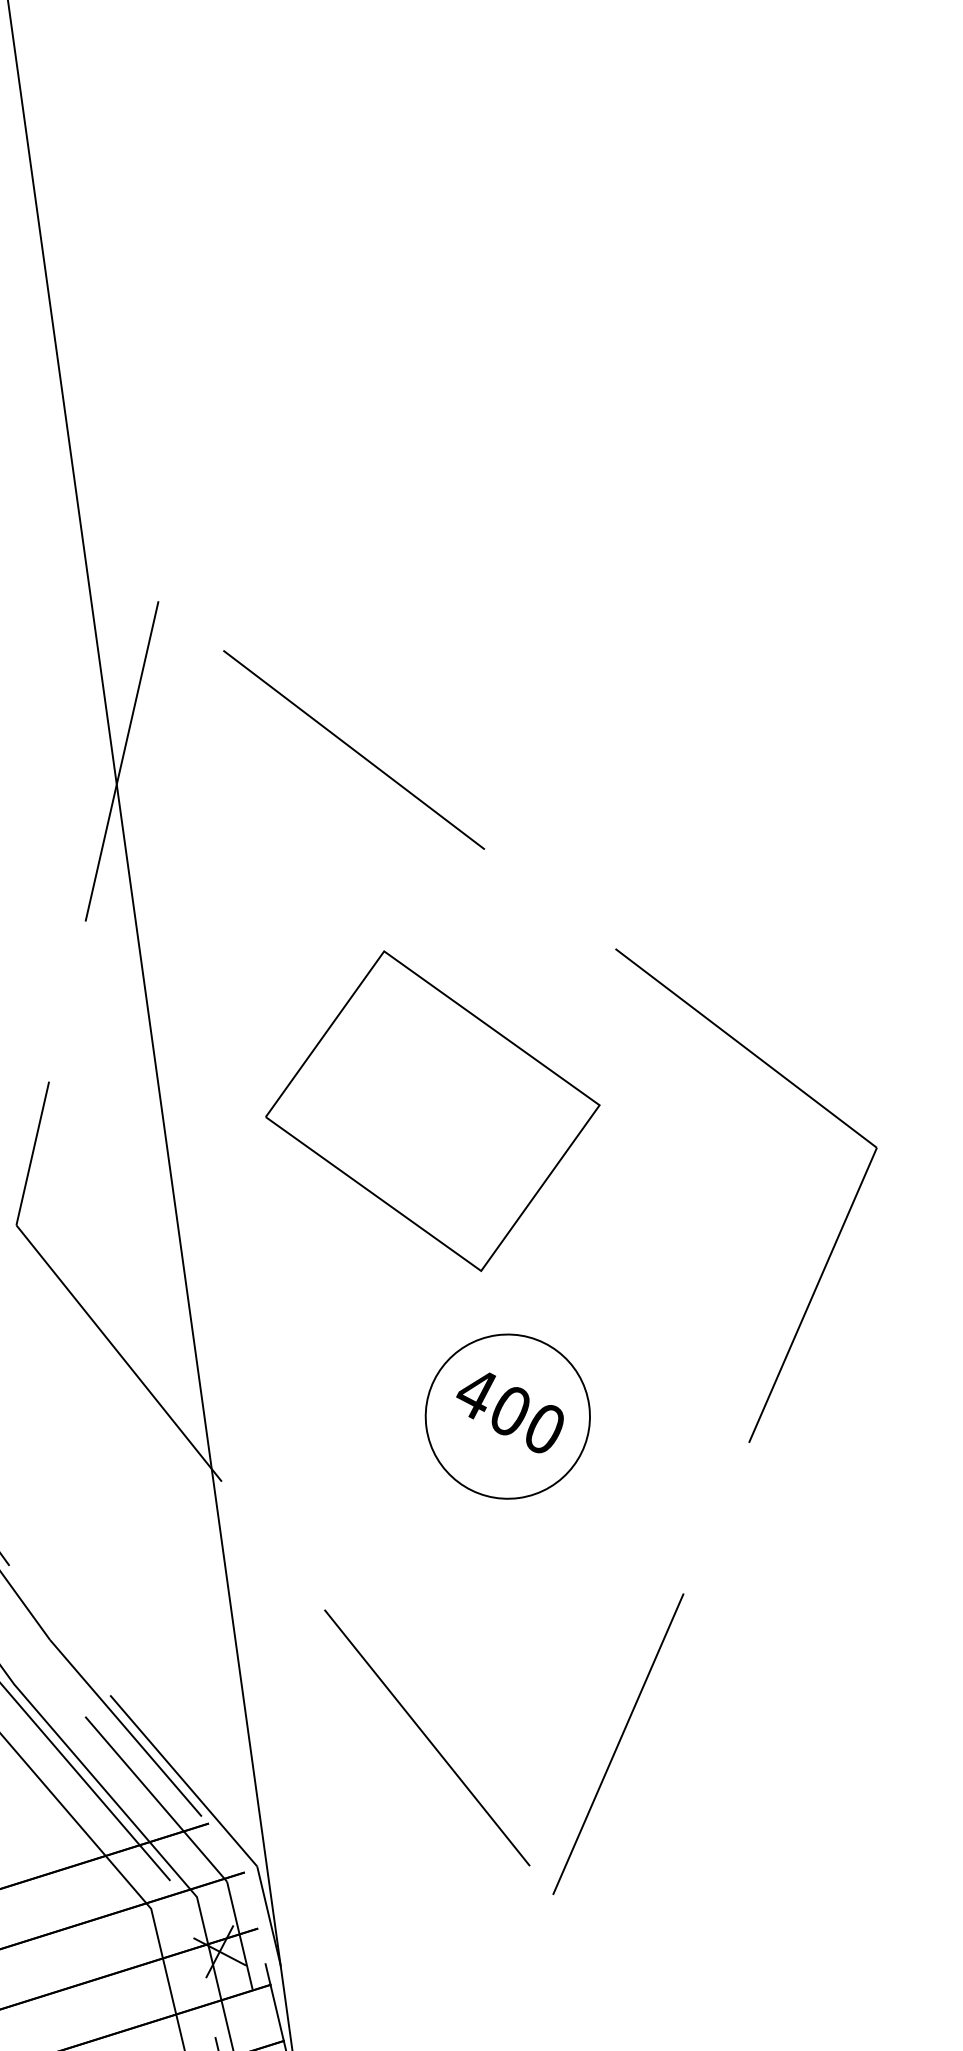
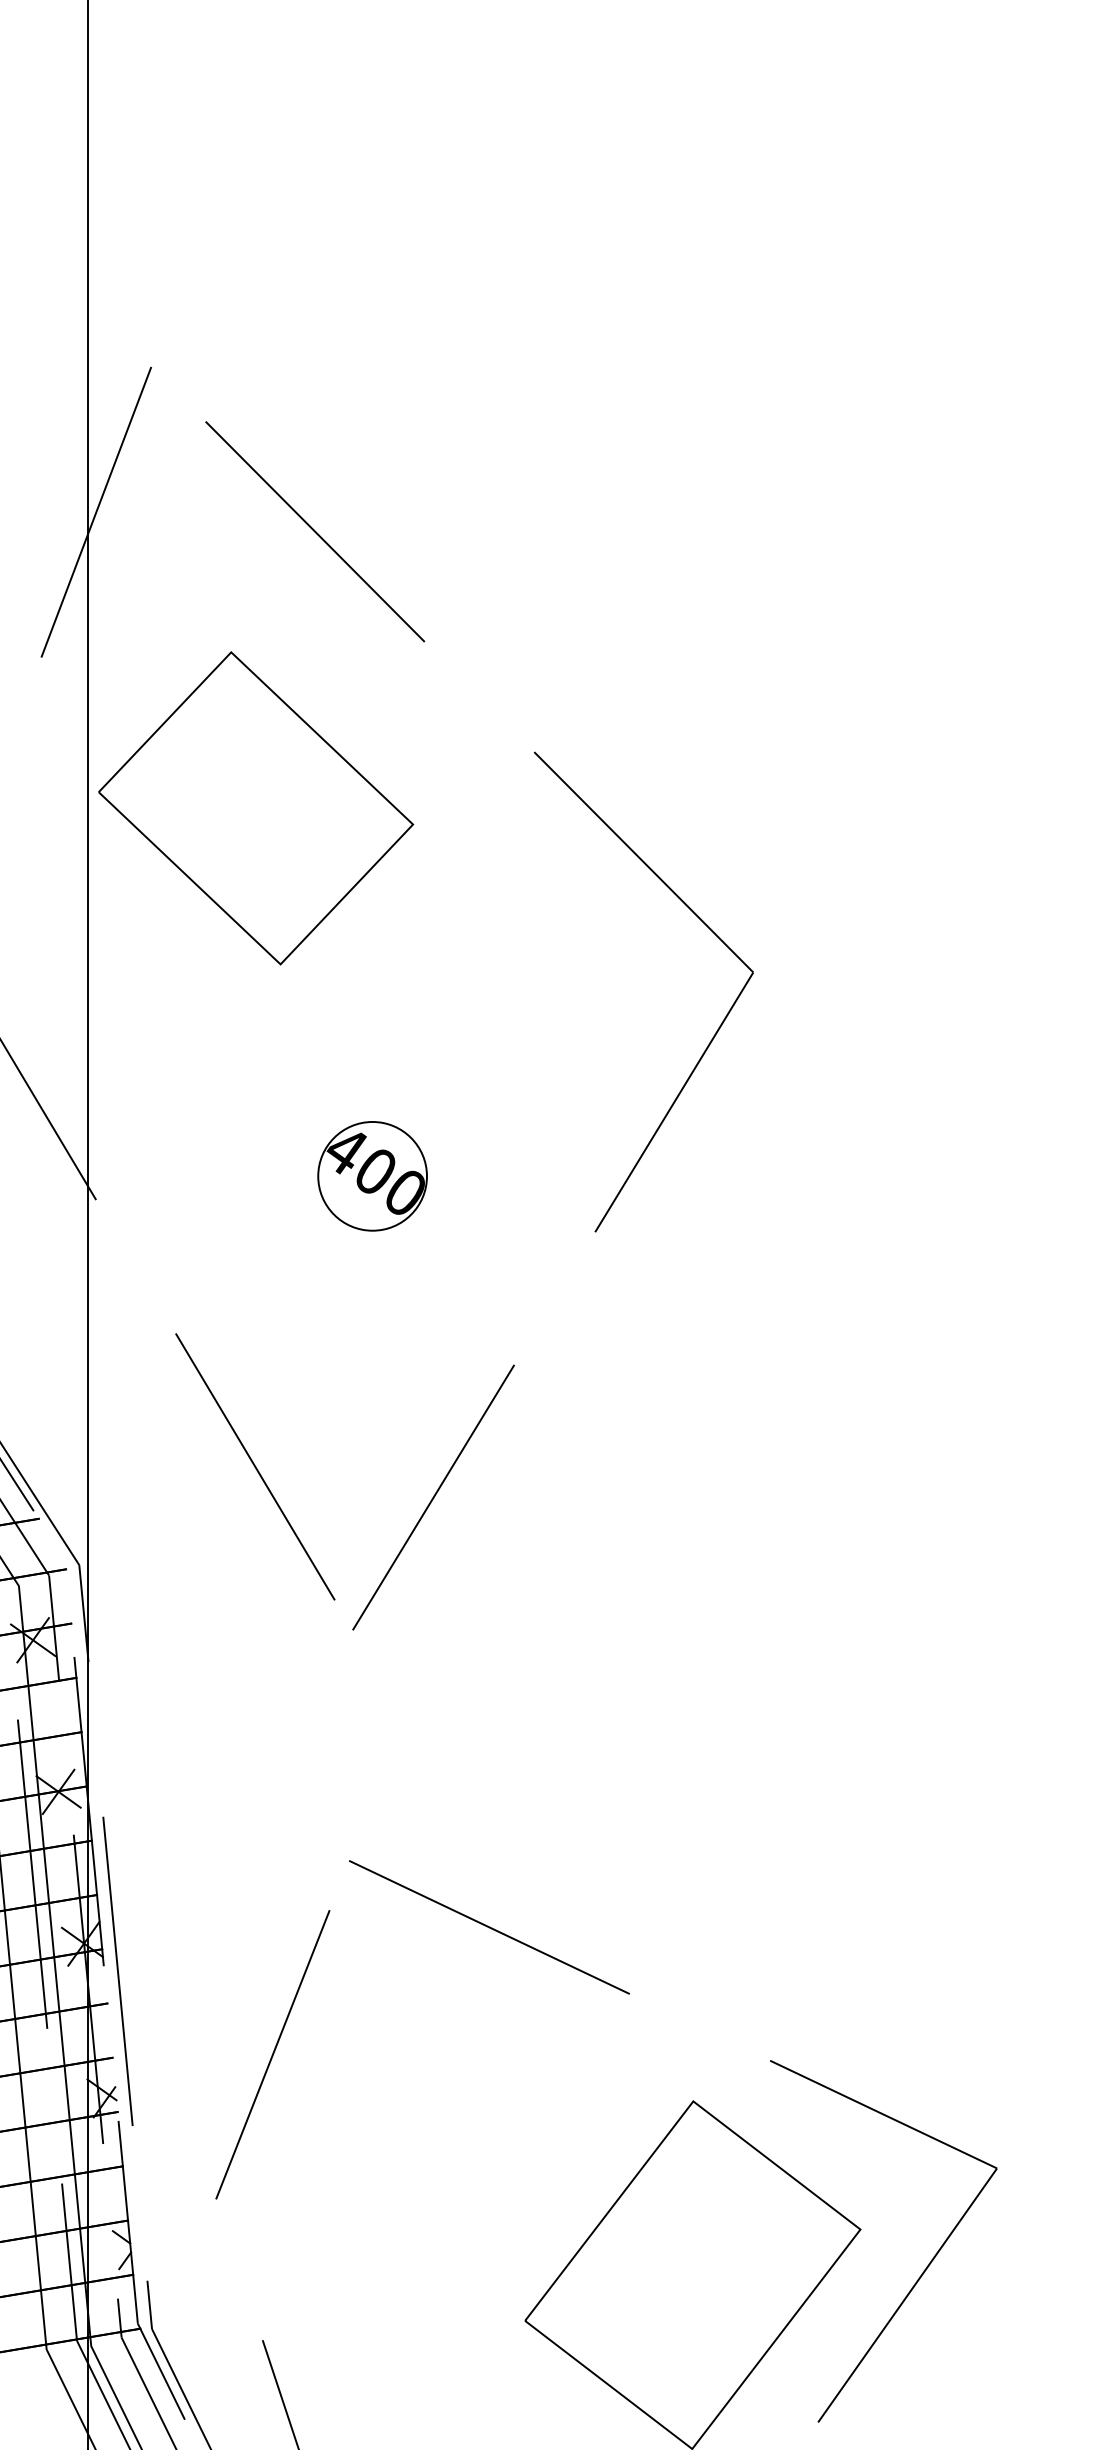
part: (433, 1111) -> (256, 808), moved
circle: (507, 1416) -> (372, 1176), size x0.7

